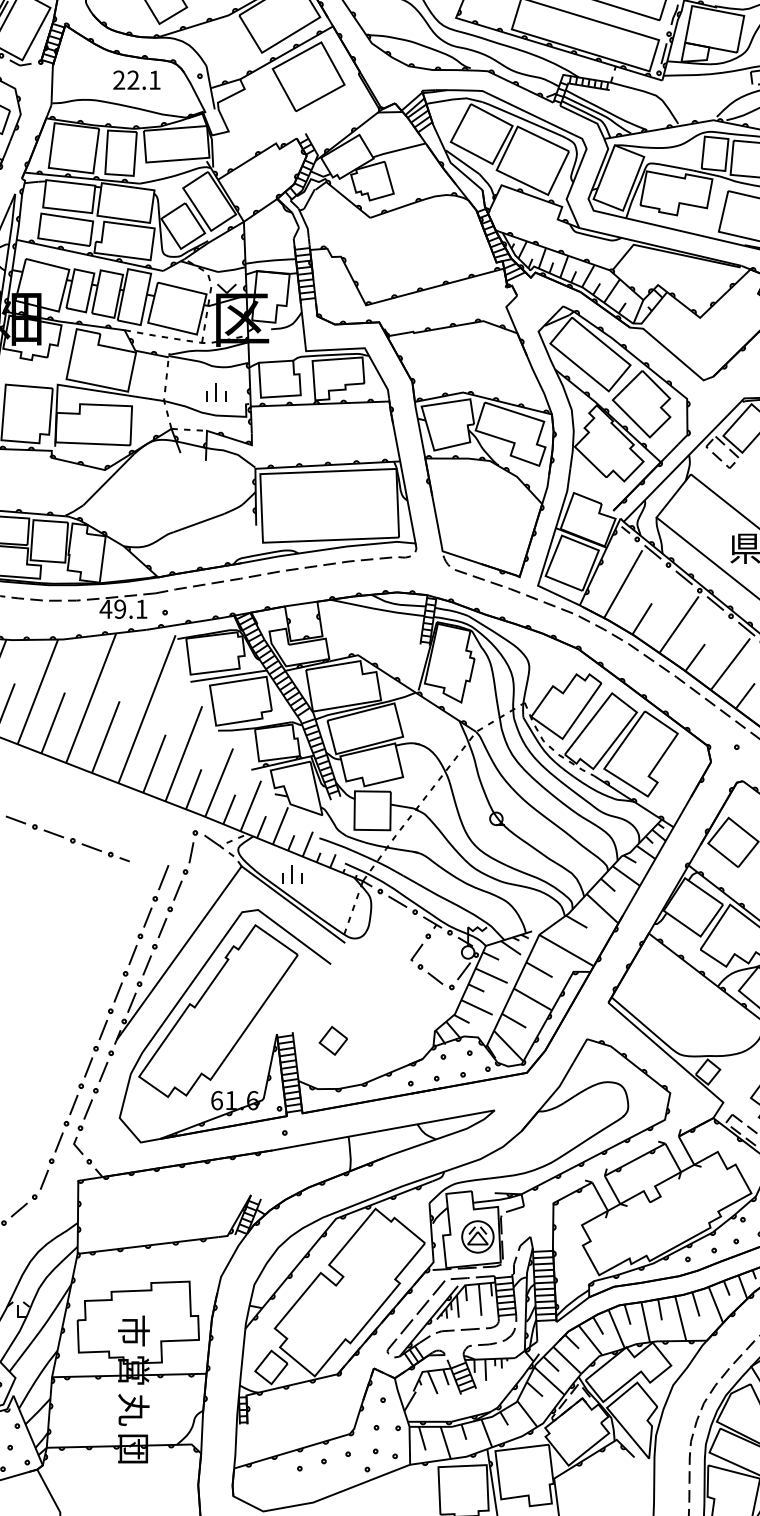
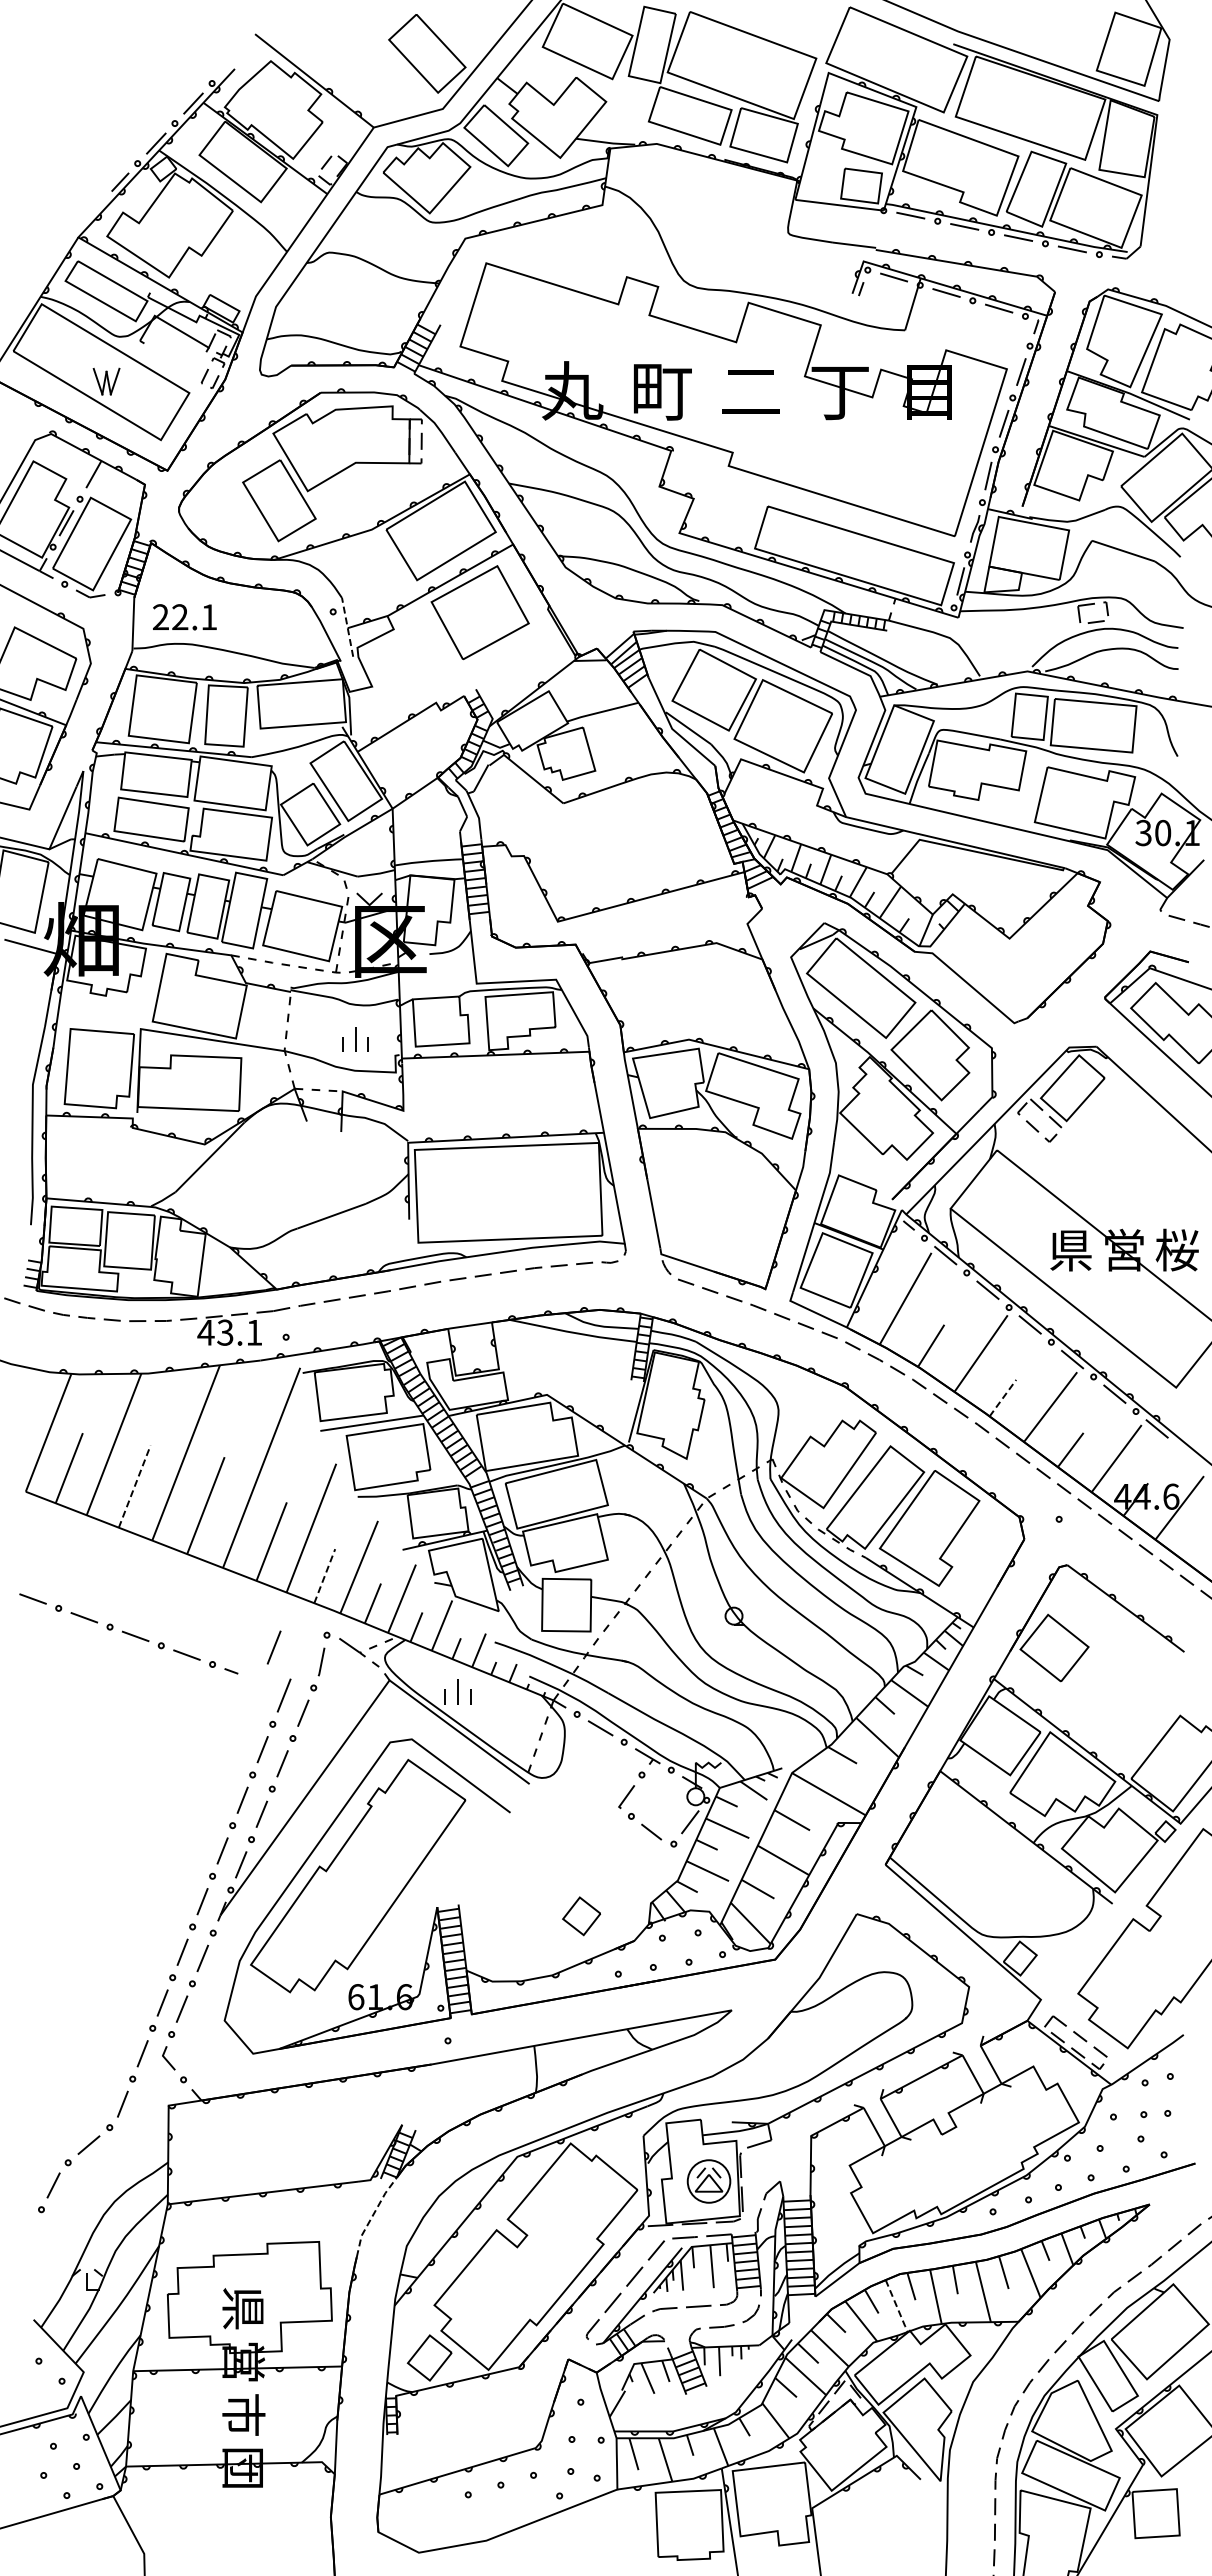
text: (136, 80) -> (184, 617), moved
line: (210, 88) -> (347, 628), solid -> dashed
text: (120, 609) -> (225, 1332), 49.1 -> 43.1
line: (694, 657) -> (1002, 1398), solid -> dashed
line: (53, 723) -> (134, 1486), solid -> dashed
line: (193, 789) -> (324, 1576), solid -> dashed
line: (155, 842) -> (273, 1647), added
part: (333, 1040) -> (581, 1916), moved
line: (229, 1261) -> (373, 2214), solid -> dashed
text: (133, 1330) -> (243, 2308), 市 -> 県
line: (617, 1330) -> (897, 2307), solid -> dashed
text: (133, 1410) -> (243, 2415), 丸 -> 市

